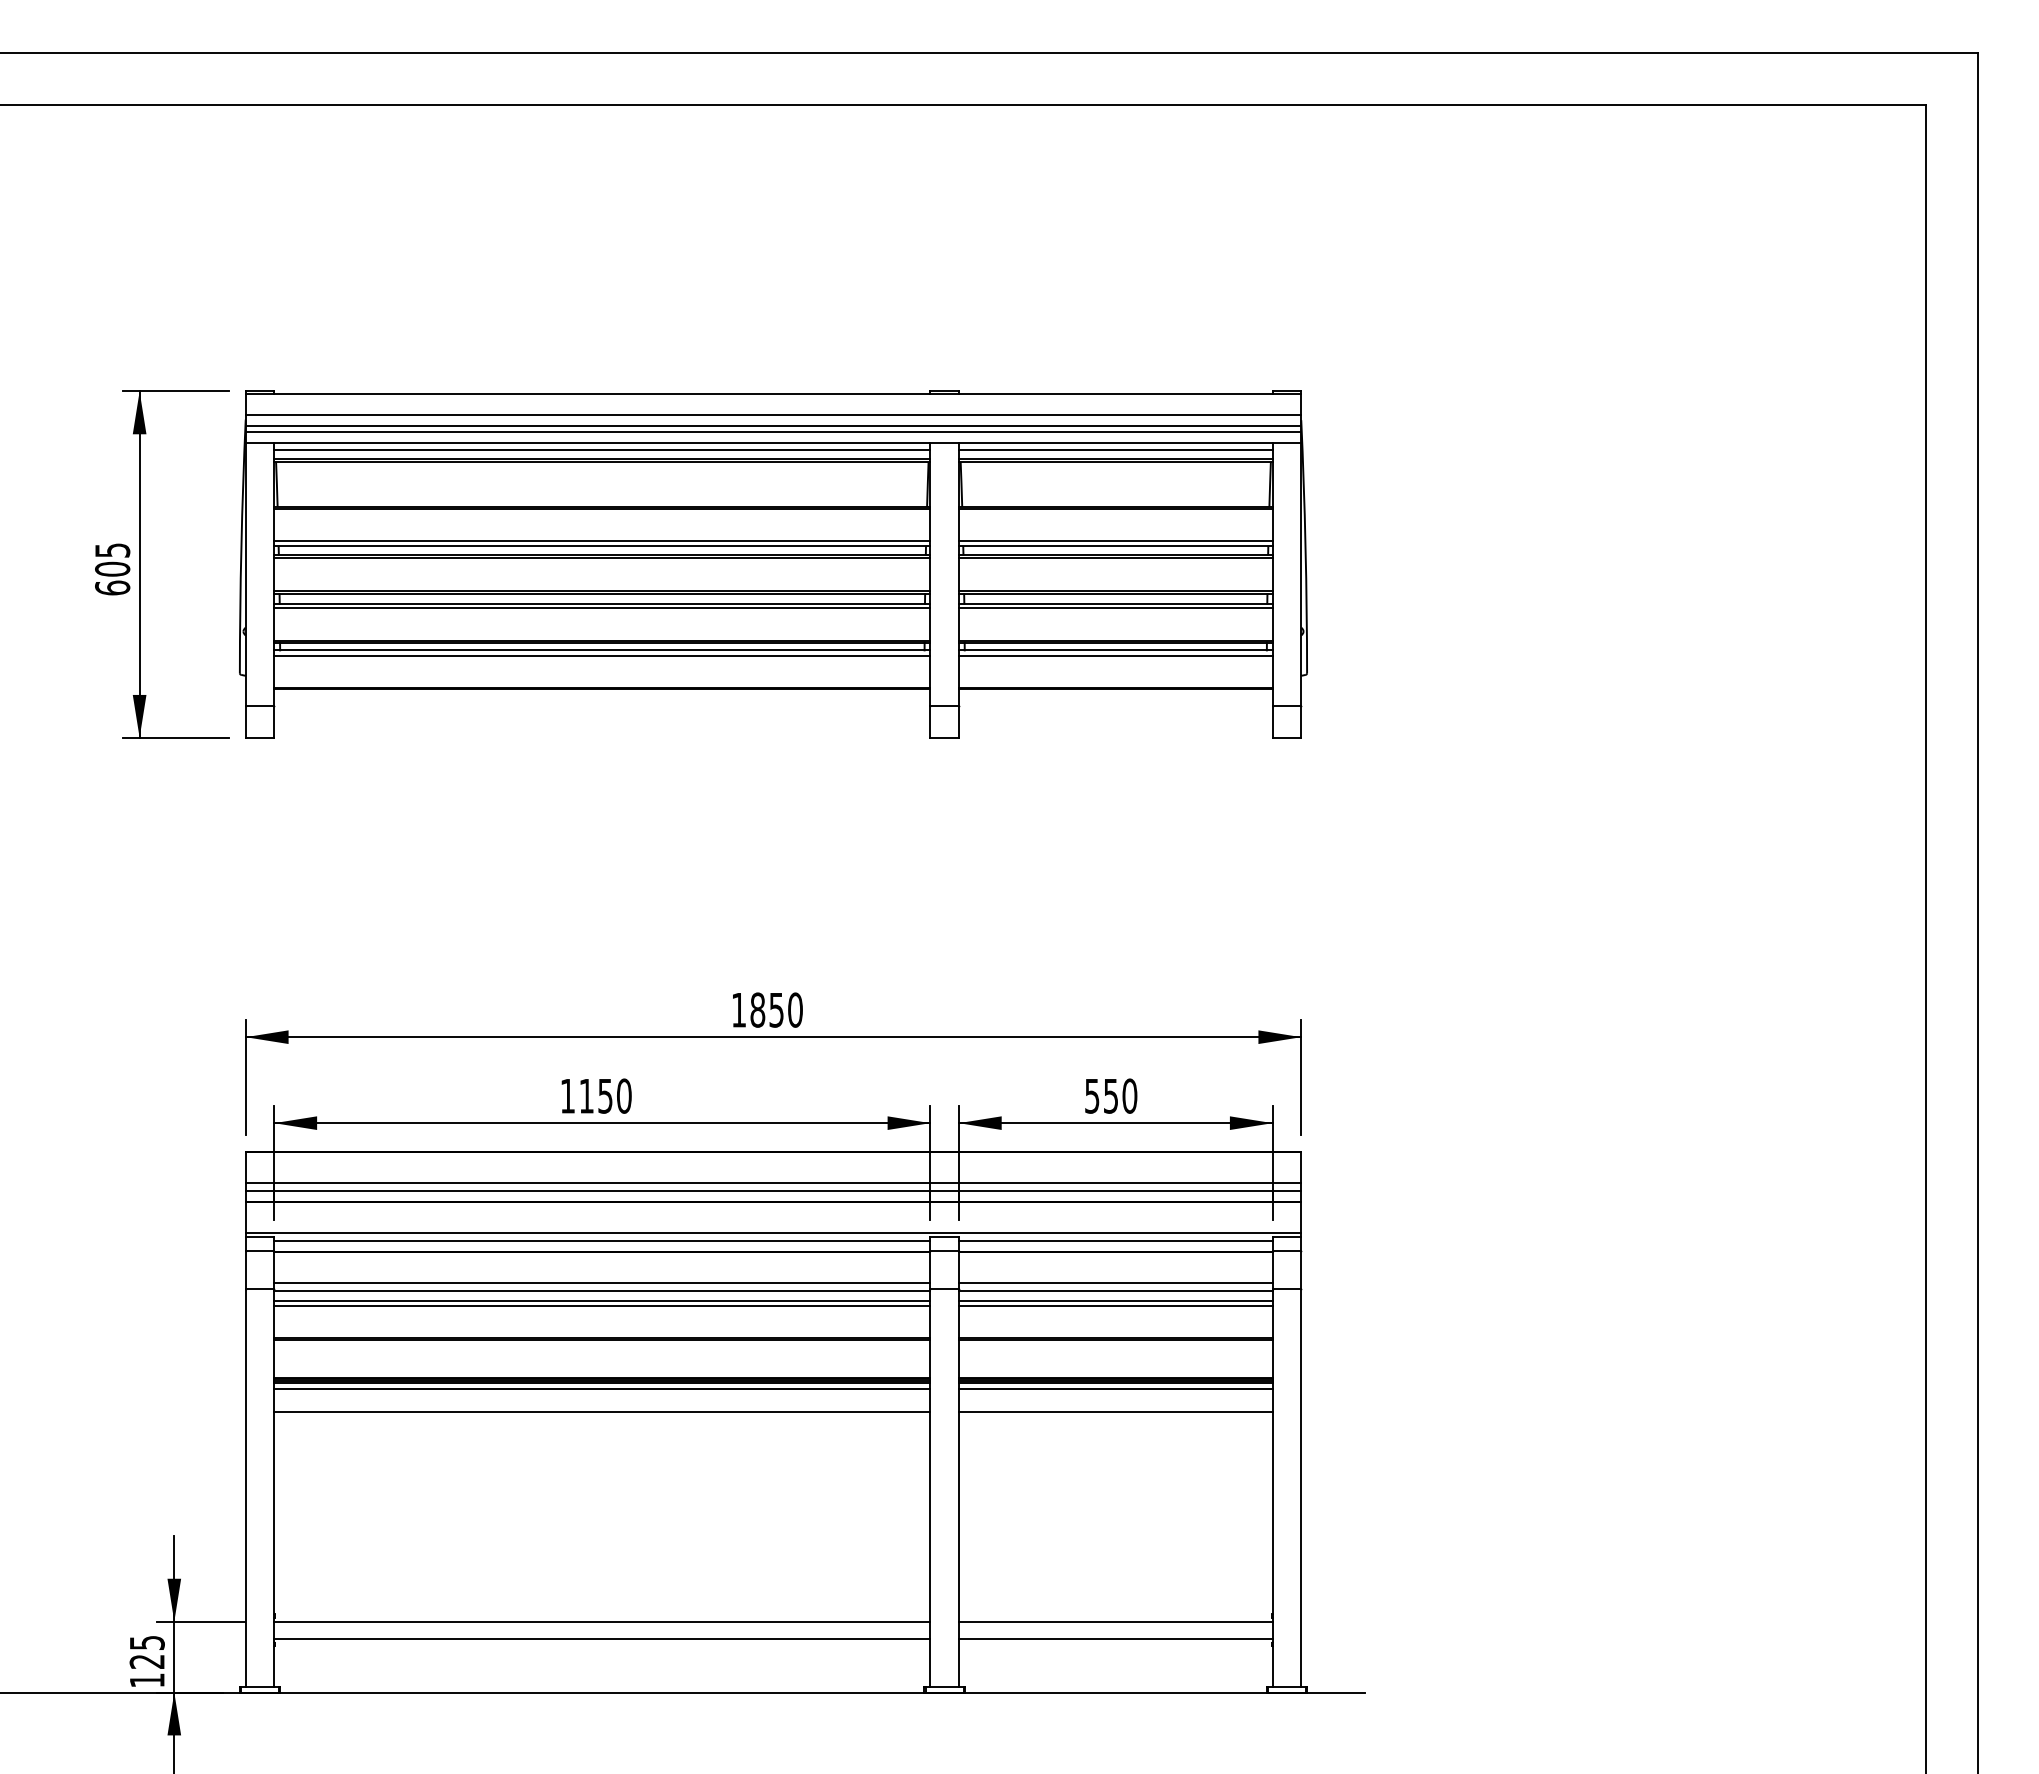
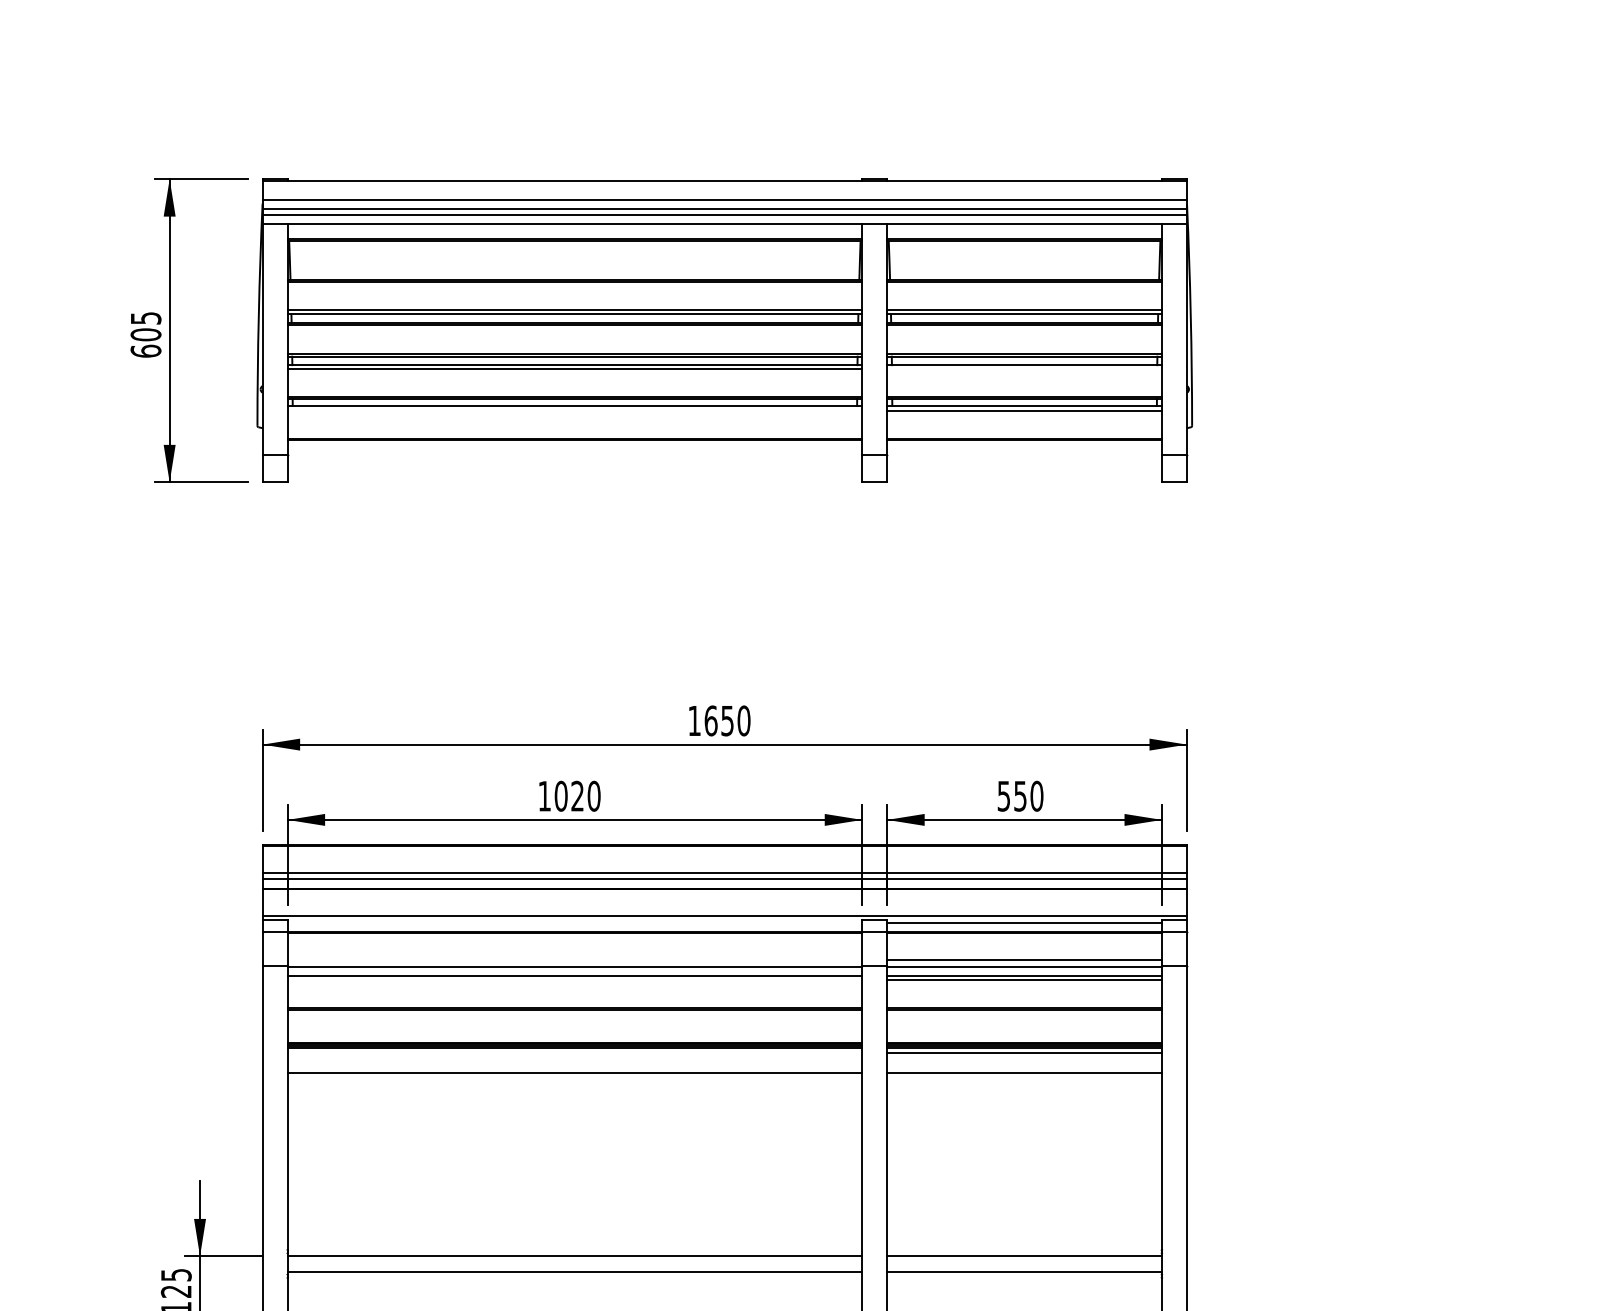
line: (602, 449) -> (575, 229), removed
line: (1115, 449) -> (1024, 229), removed
line: (1115, 607) -> (1024, 368), removed
line: (602, 655) -> (575, 410), removed
text: (757, 1009) -> (710, 720), 1850 -> 1650
text: (595, 1095) -> (568, 795), 1150 -> 1020
line: (602, 1240) -> (575, 922), removed
line: (602, 1283) -> (575, 960), removed
line: (602, 1305) -> (575, 979), removed
line: (602, 1389) -> (575, 1053), removed

